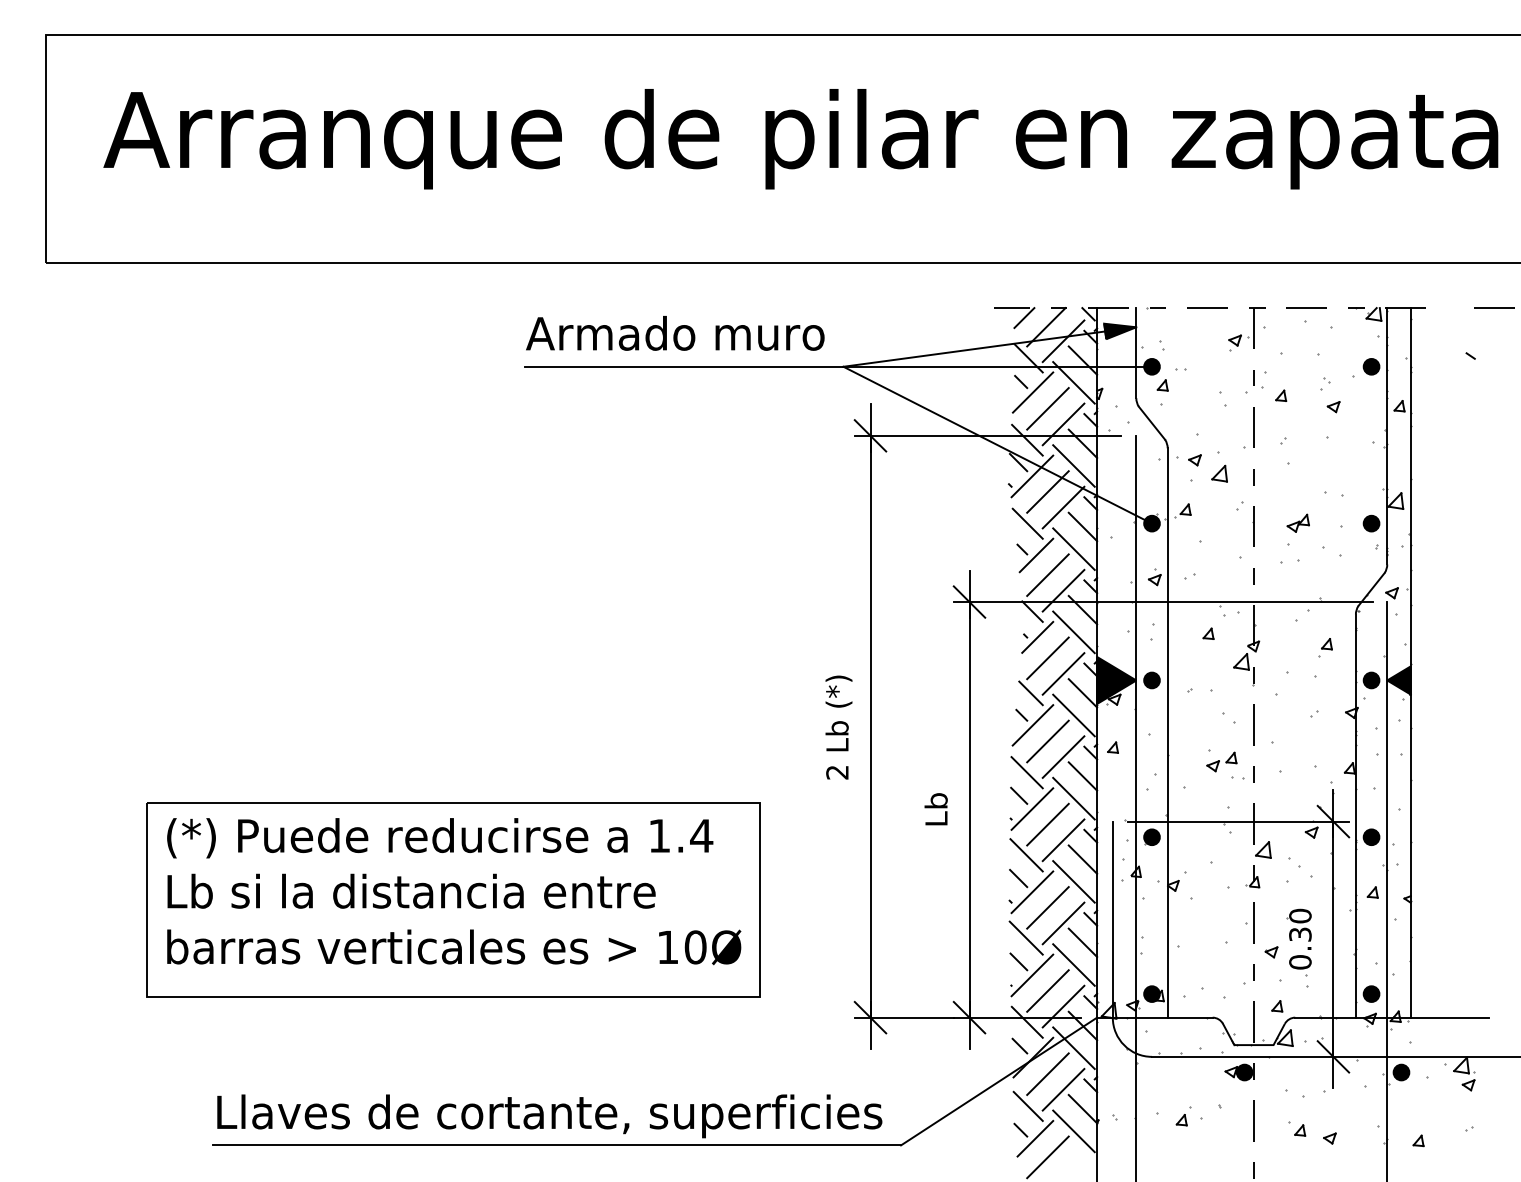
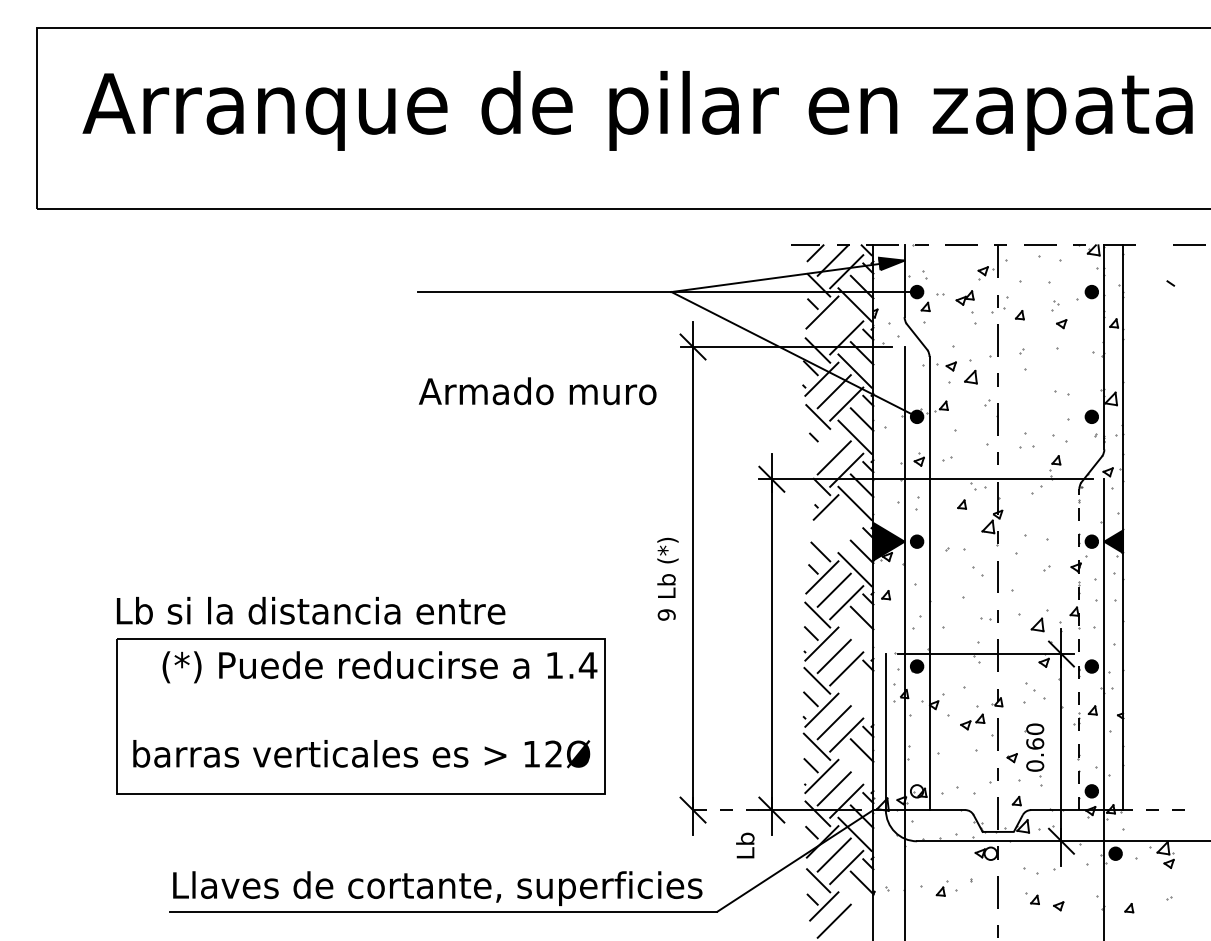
text: (675, 333) -> (537, 391), moved
line: (1047, 408) -> (833, 325), removed
part: (1297, 522) -> (964, 297), moved
line: (1036, 555) -> (825, 442), removed
part: (1325, 647) -> (1055, 462), moved
line: (1047, 658) -> (833, 524), removed
line: (1063, 673) -> (846, 536), removed
part: (1221, 761) -> (972, 721), moved
text: (837, 772) -> (666, 614), 2 -> 9
line: (1073, 798) -> (854, 635), removed
text: (935, 809) -> (744, 845), moved
line: (1355, 816) -> (1079, 649), solid -> dashed
text: (440, 838) -> (380, 667), moved
part: (1263, 849) -> (1037, 624), moved
line: (1082, 859) -> (861, 684), removed
line: (1073, 881) -> (854, 701), removed
text: (411, 890) -> (311, 610), moved
text: (1300, 934) -> (1035, 743), 0.30 -> 0.60
text: (695, 947) -> (553, 754), 10Ø -> 12Ø
line: (1073, 964) -> (854, 767), removed
fill: (1151, 993) -> (916, 790), removed
line: (904, 1017) -> (720, 809), solid -> dashed
line: (1449, 1017) -> (1153, 809), solid -> dashed
fill: (1244, 1072) -> (990, 853), removed
line: (1073, 1131) -> (854, 900), removed

